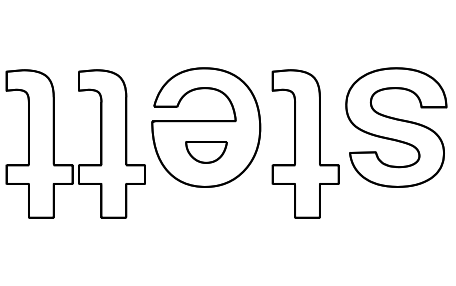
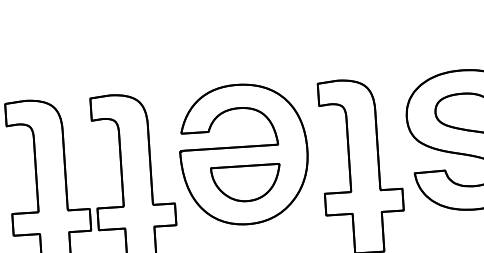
part: (206, 152) -> (246, 183), size x1.43

